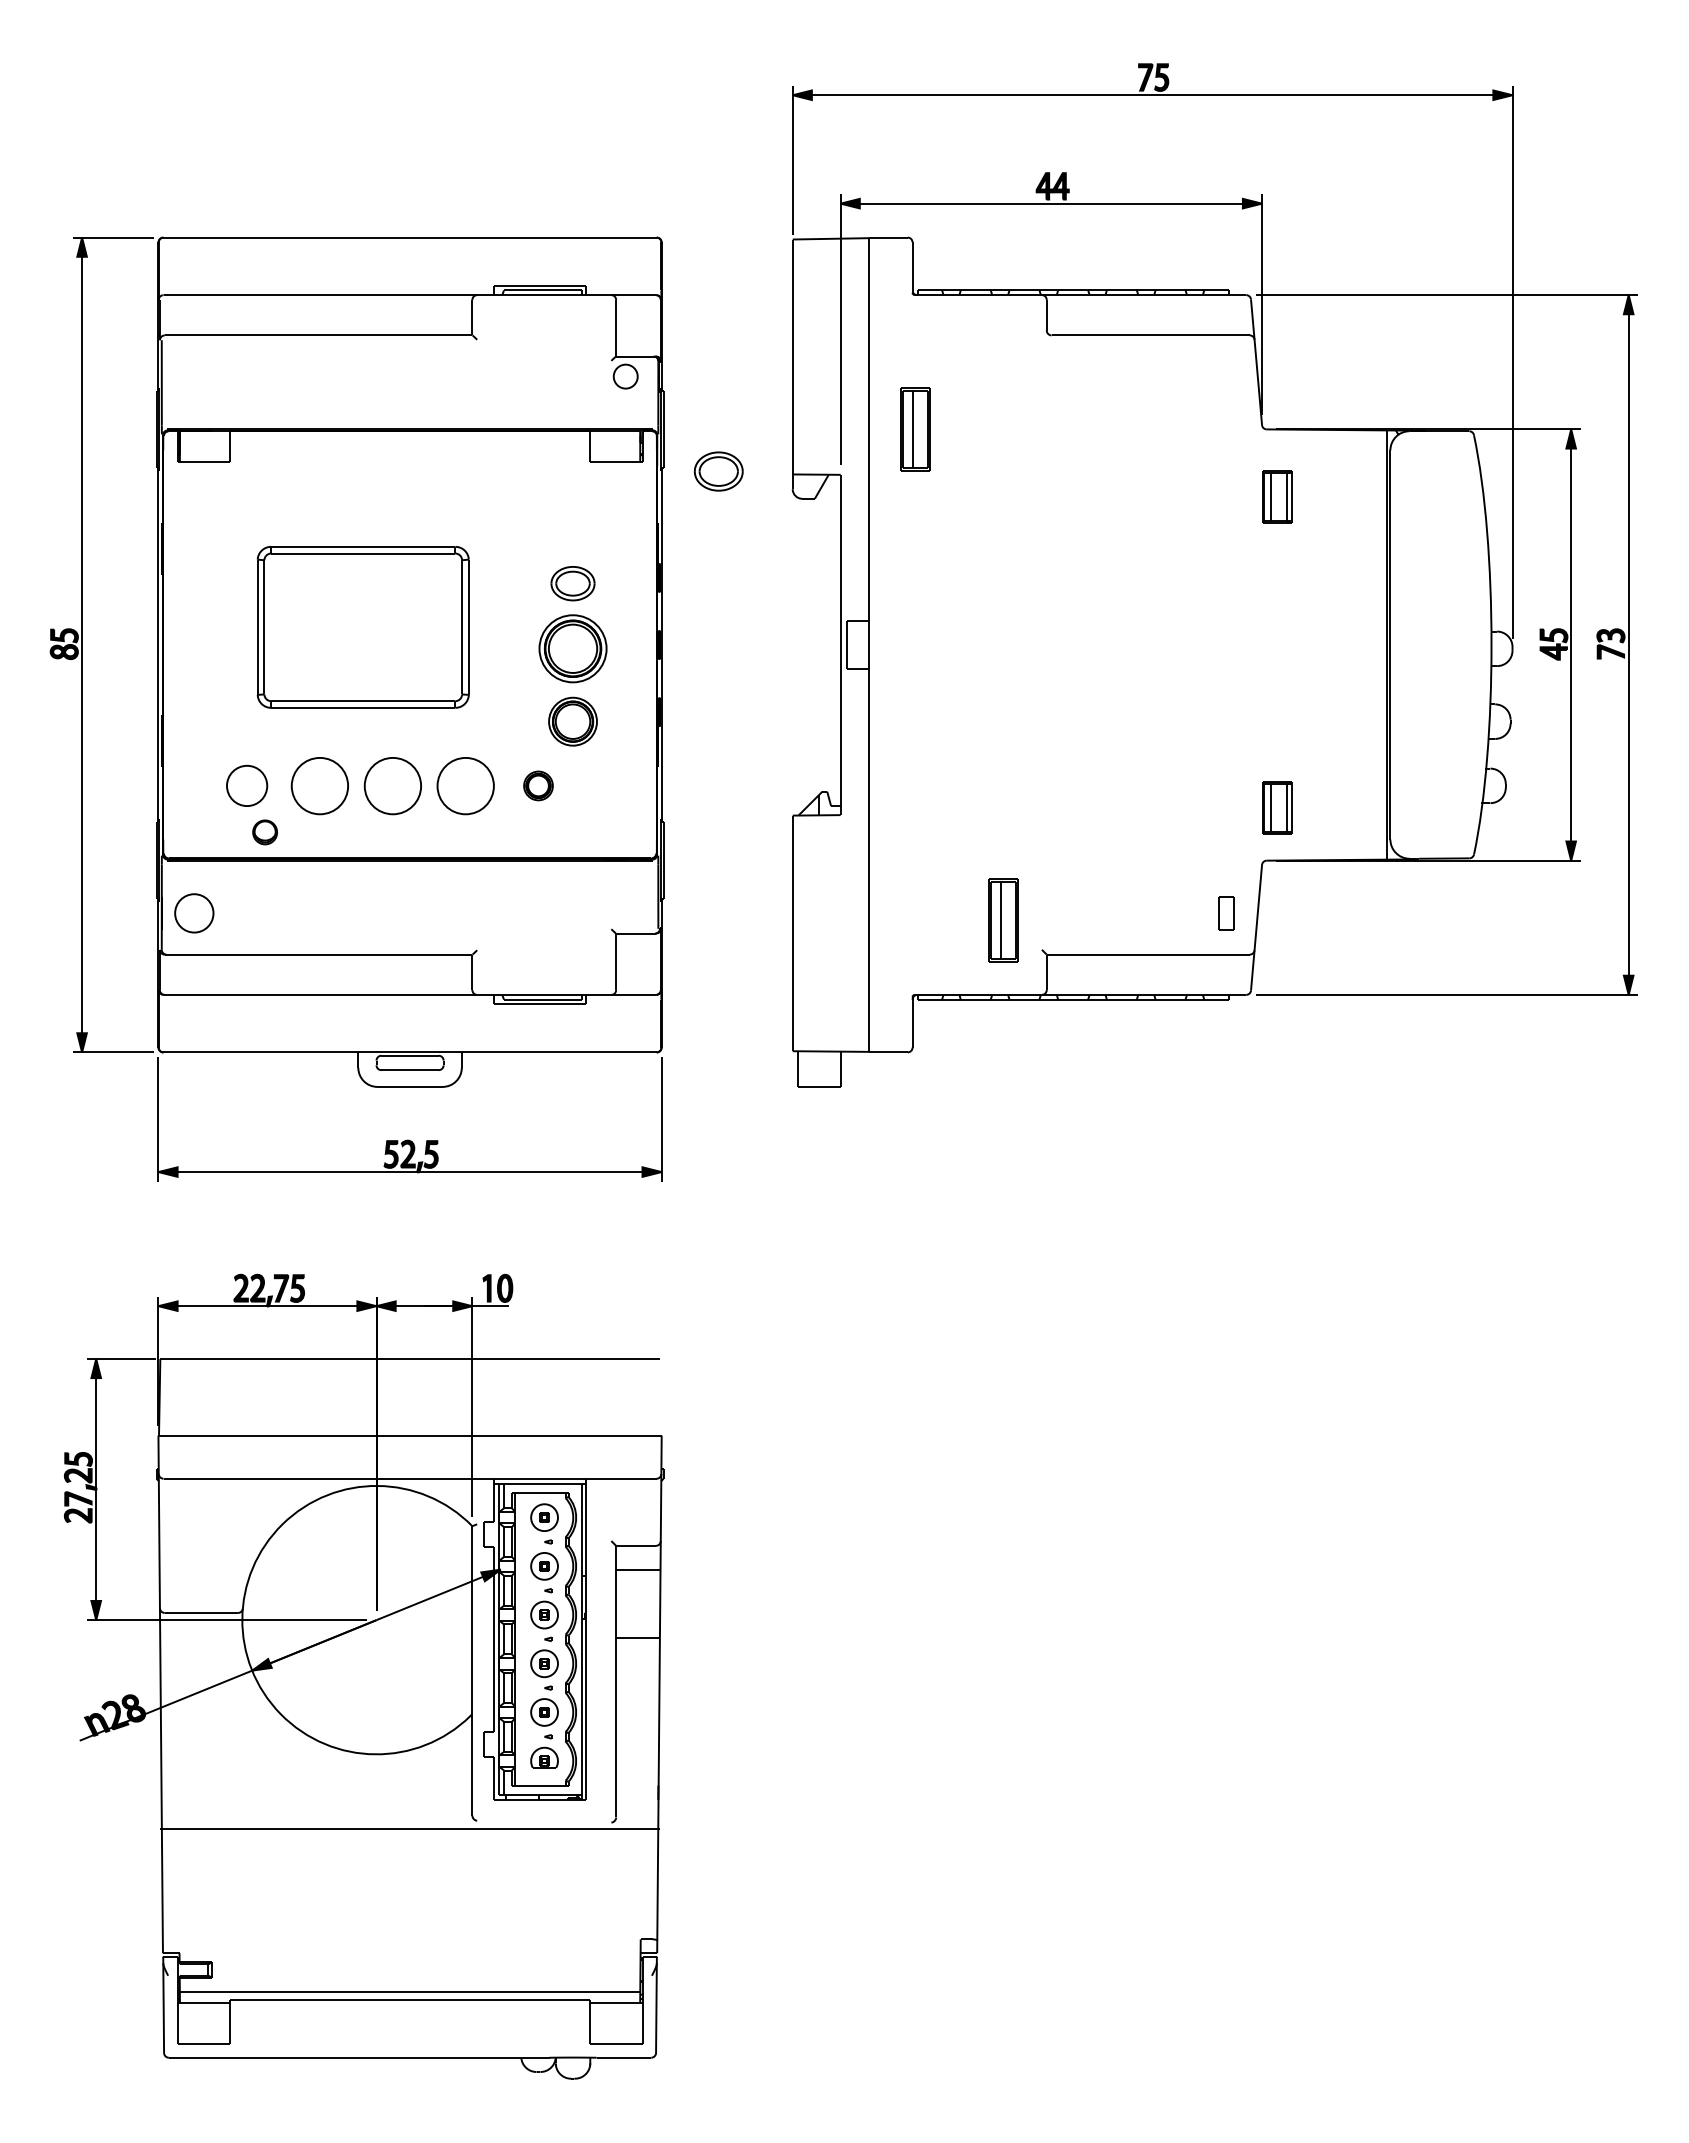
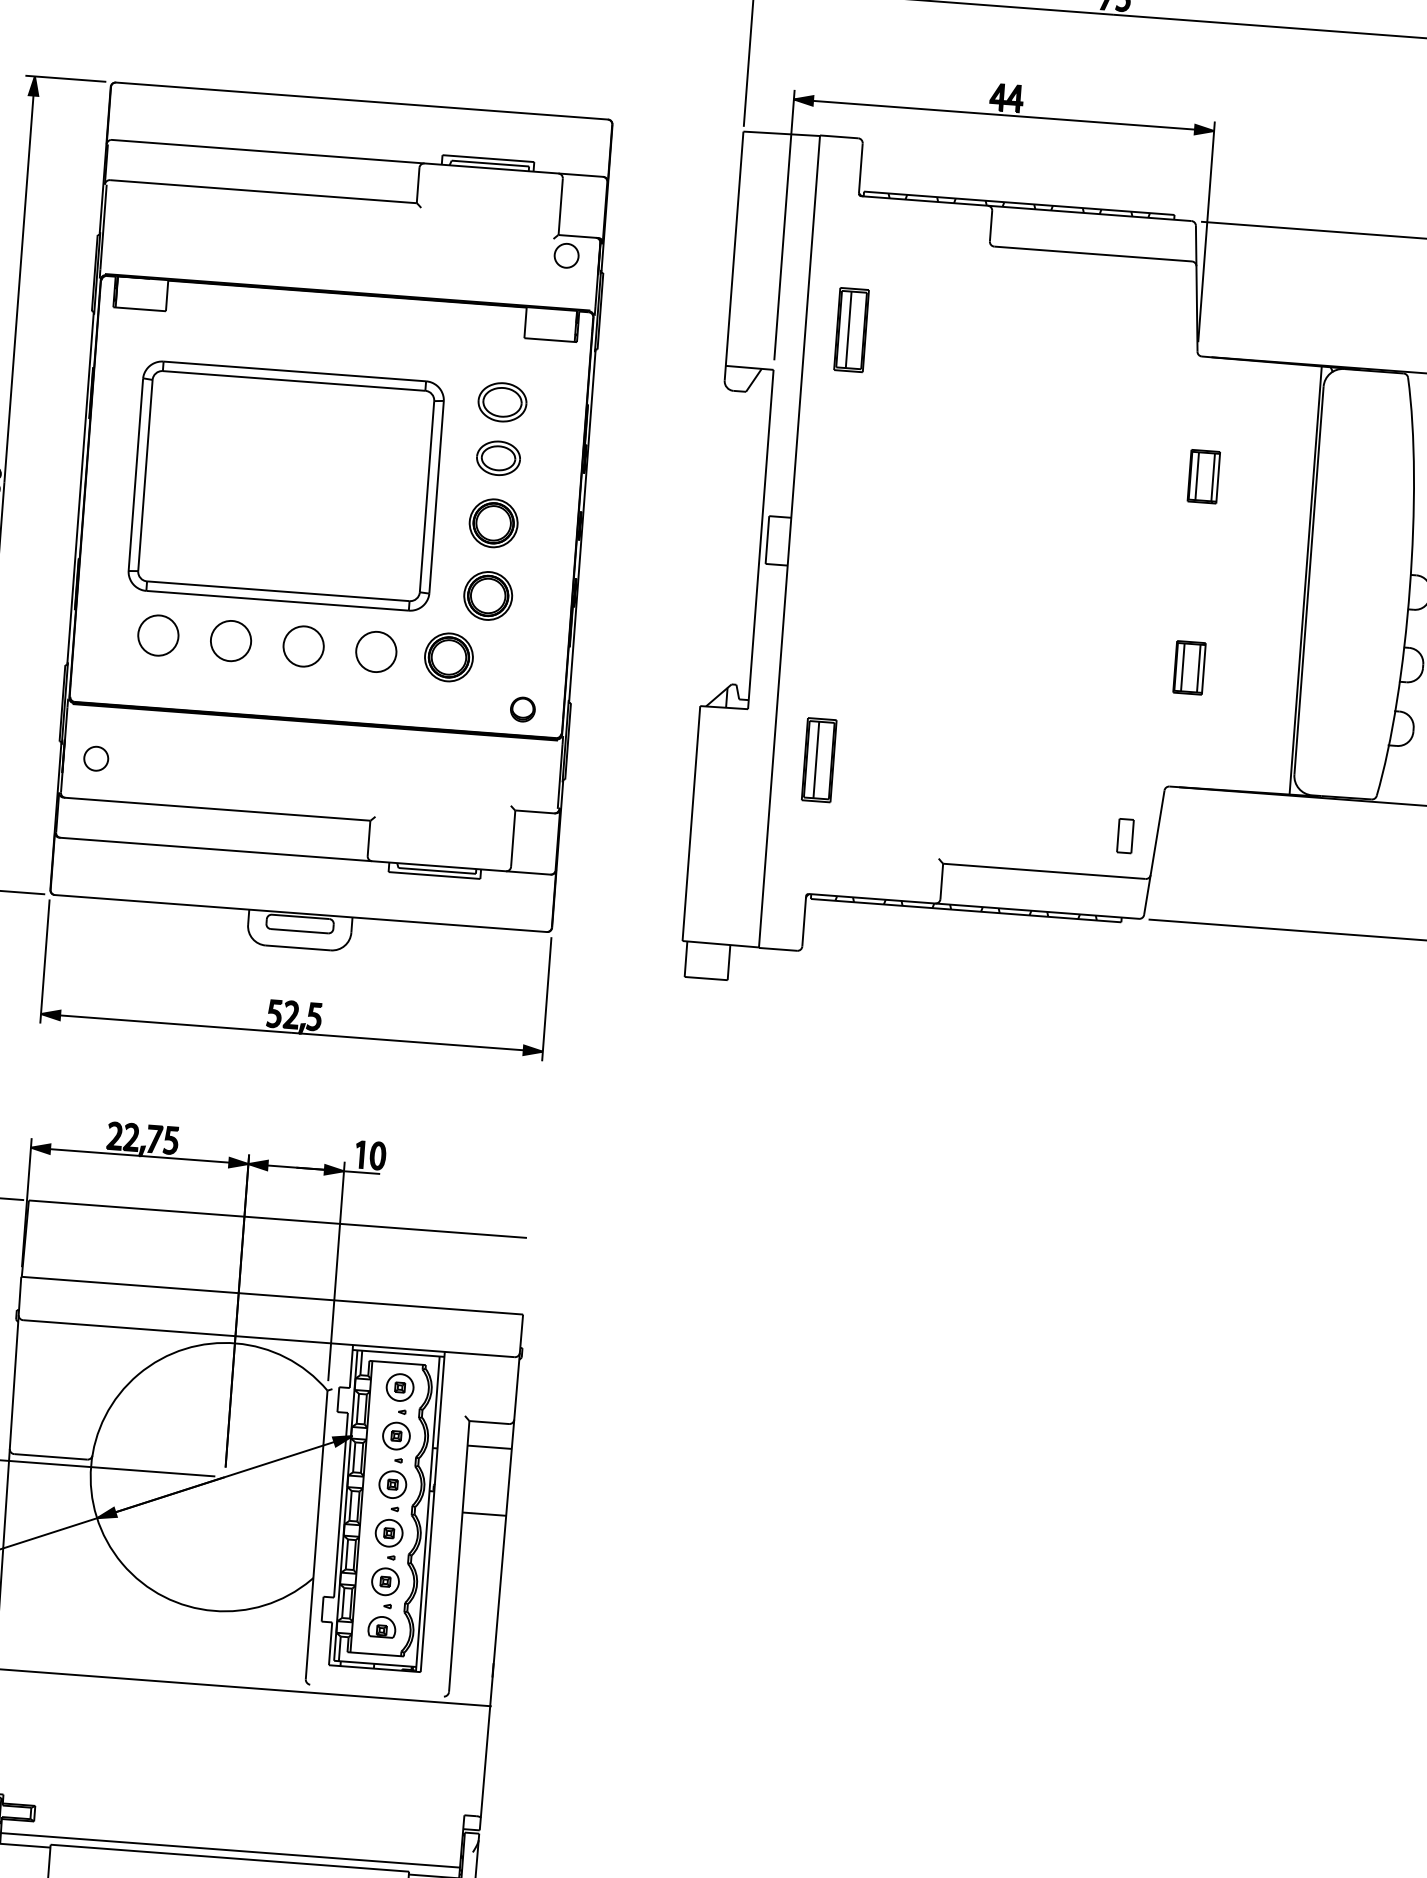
part: (718, 471) -> (502, 402), moved
part: (1277, 496) -> (1203, 476), moved
part: (362, 627) -> (285, 486), size x1.43
part: (572, 648) -> (493, 522), size x0.71
part: (319, 785) -> (230, 640), size x0.71
part: (392, 785) -> (303, 646), size x0.71
part: (465, 785) -> (376, 651), size x0.71
part: (538, 785) -> (448, 657), size x1.67
part: (1277, 807) -> (1189, 667), moved
part: (264, 832) -> (522, 709), moved
part: (194, 913) -> (96, 758), size x0.62
part: (1003, 920) -> (819, 760), moved

